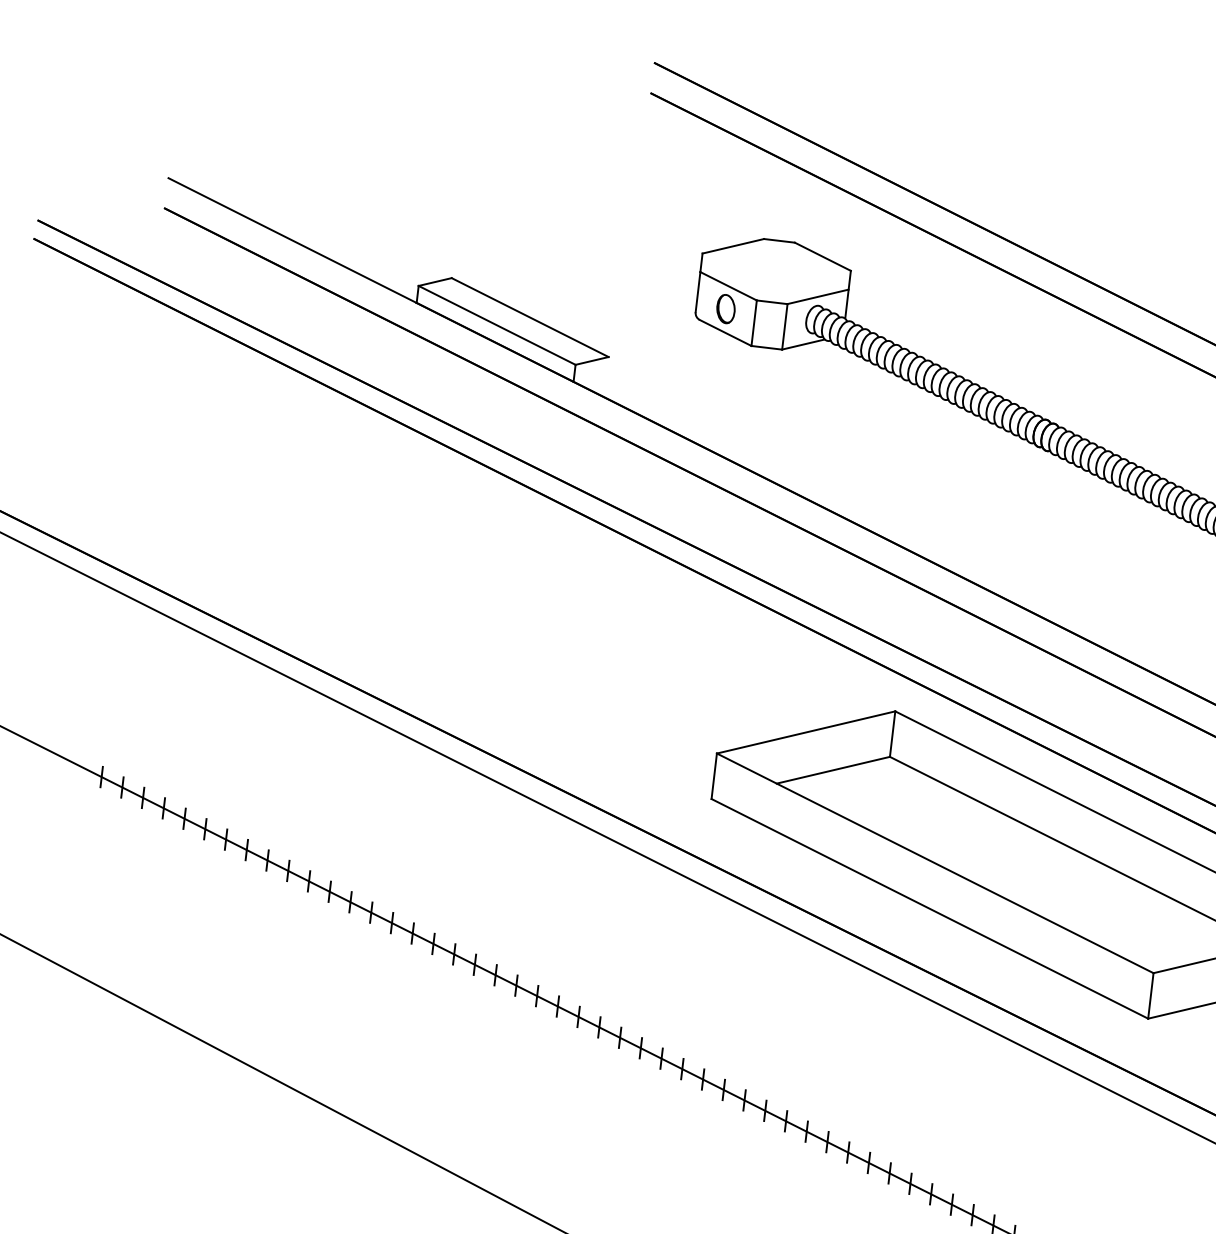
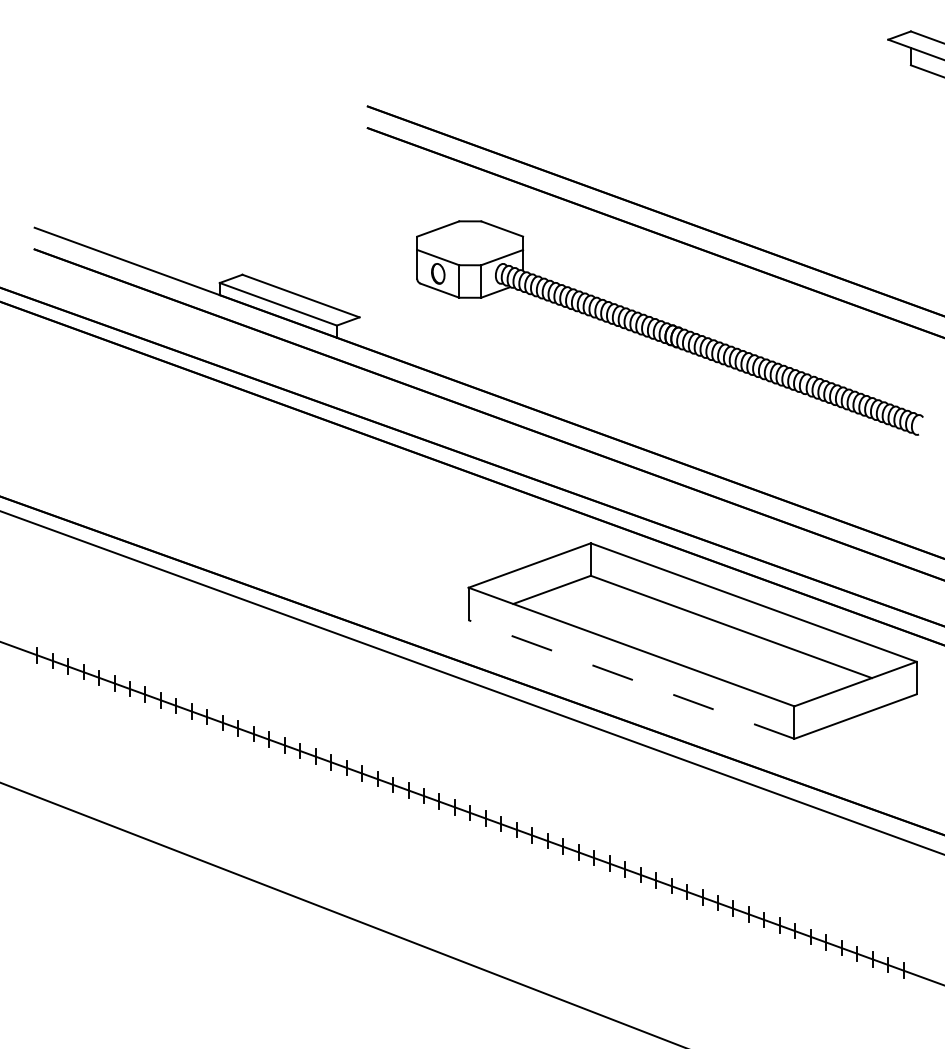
line: (929, 908) -> (631, 679), solid -> dashed

